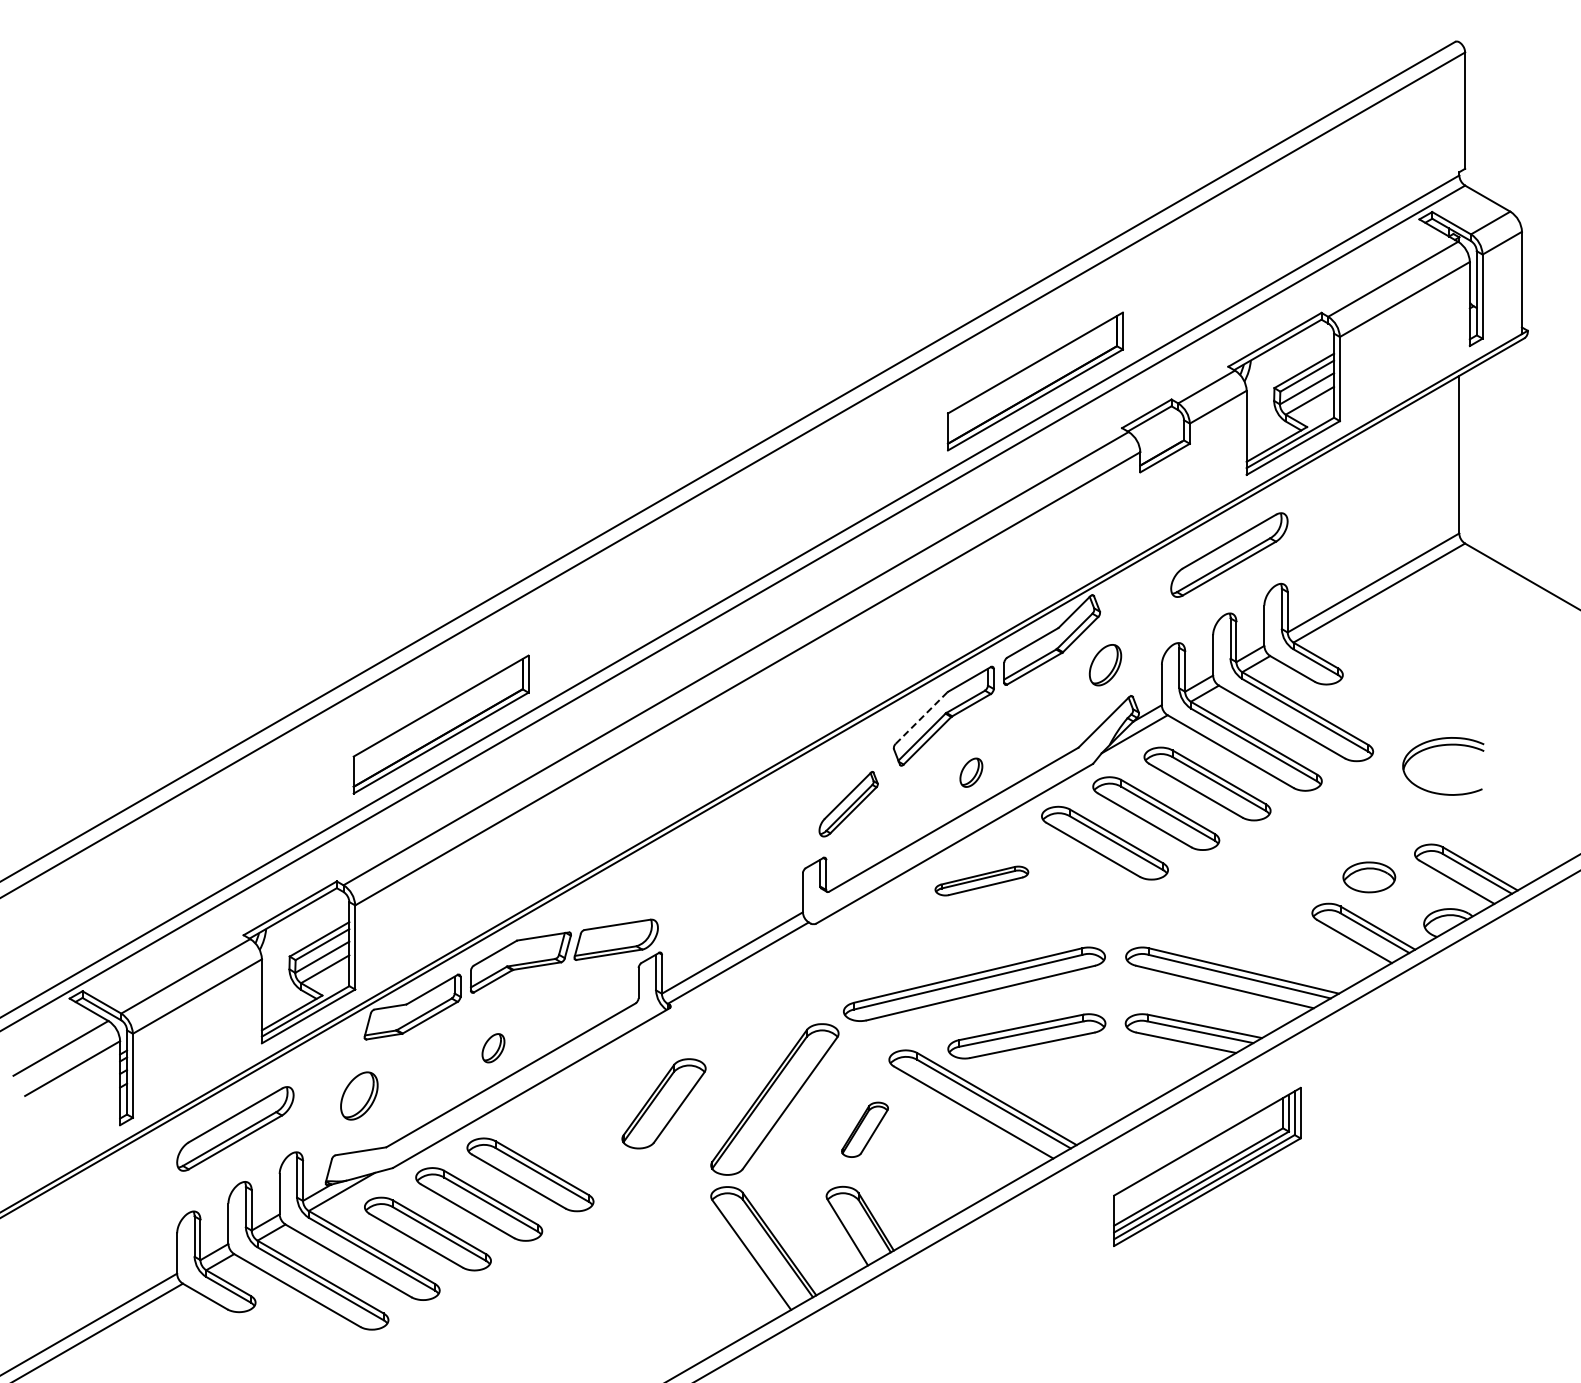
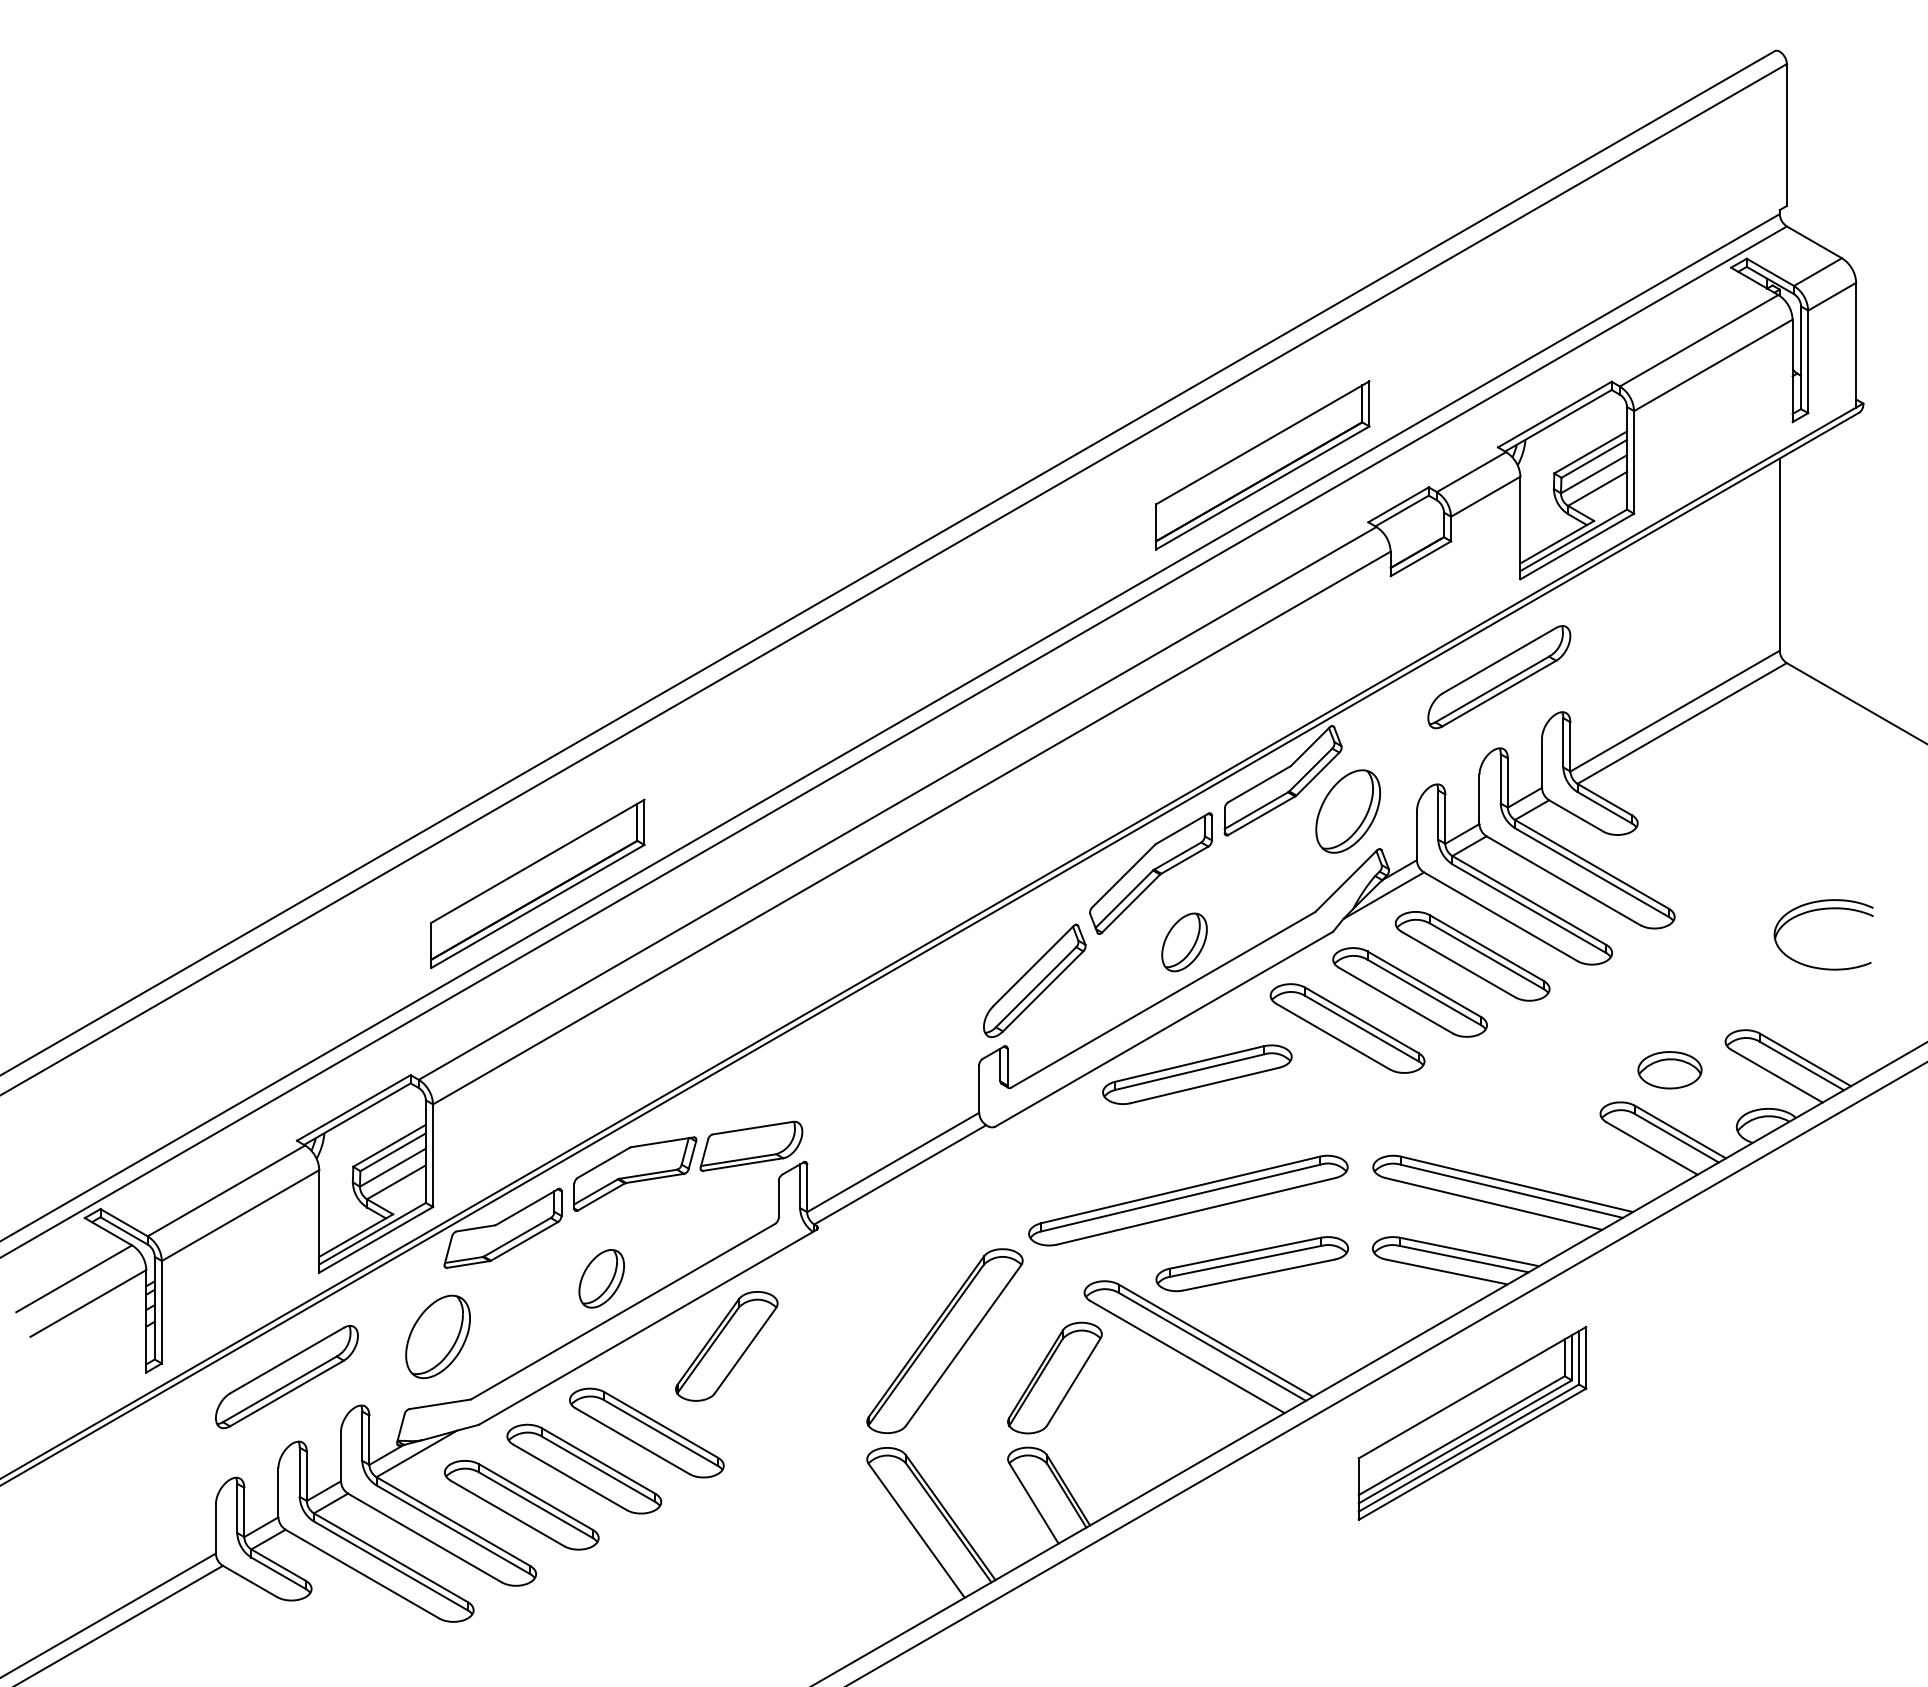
part: (1105, 664) -> (1348, 810), size x1.67
line: (921, 717) -> (1123, 875), dashed -> solid
part: (1442, 746) -> (1822, 910), moved
part: (971, 772) -> (1184, 942), size x1.67
part: (848, 804) -> (1034, 981), size x1.43
part: (981, 880) -> (1196, 1074), size x1.67
part: (493, 1047) -> (601, 1277), size x1.67
part: (359, 1095) -> (438, 1336), size x1.43
part: (663, 1103) -> (726, 1346), moved
part: (864, 1129) -> (1054, 1377), size x1.67

